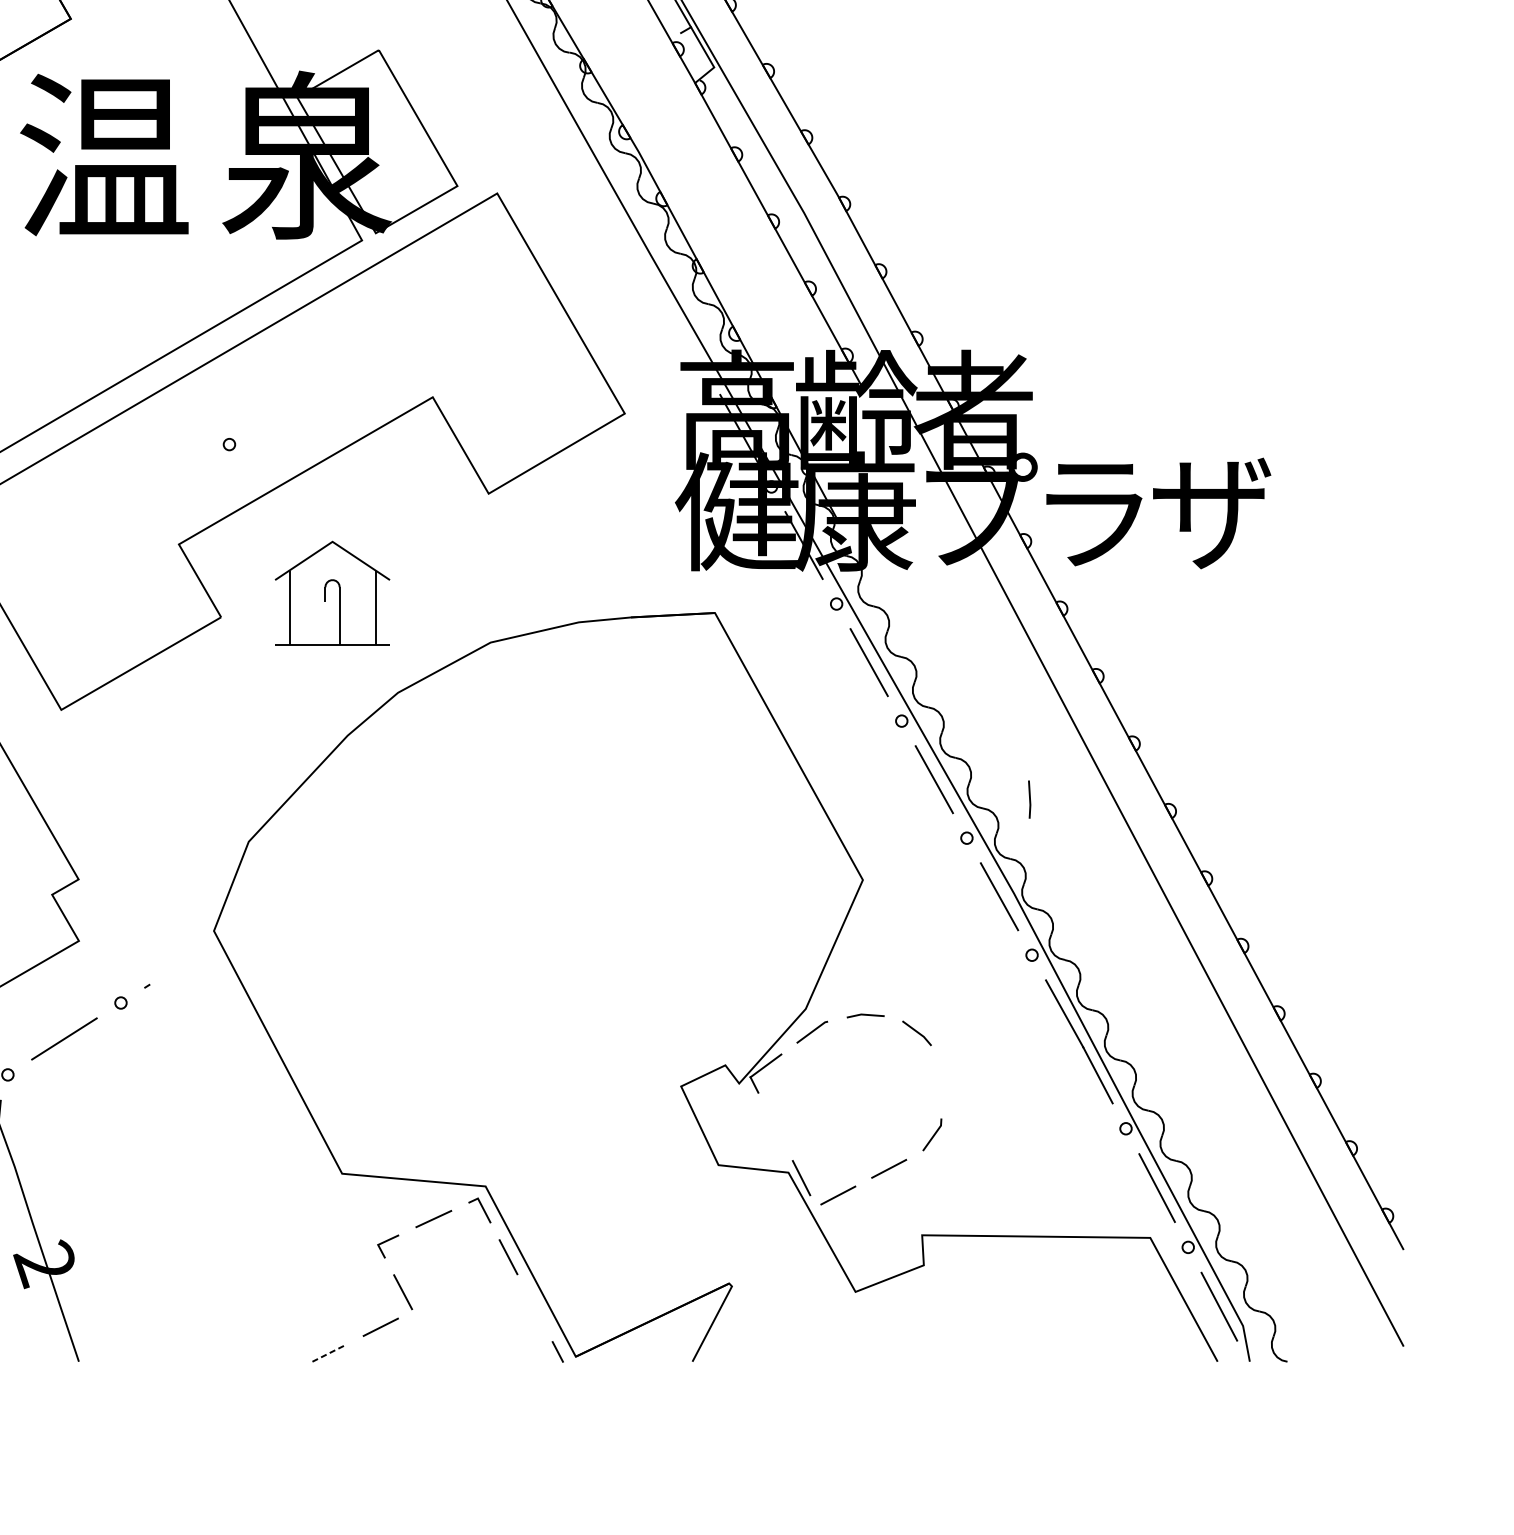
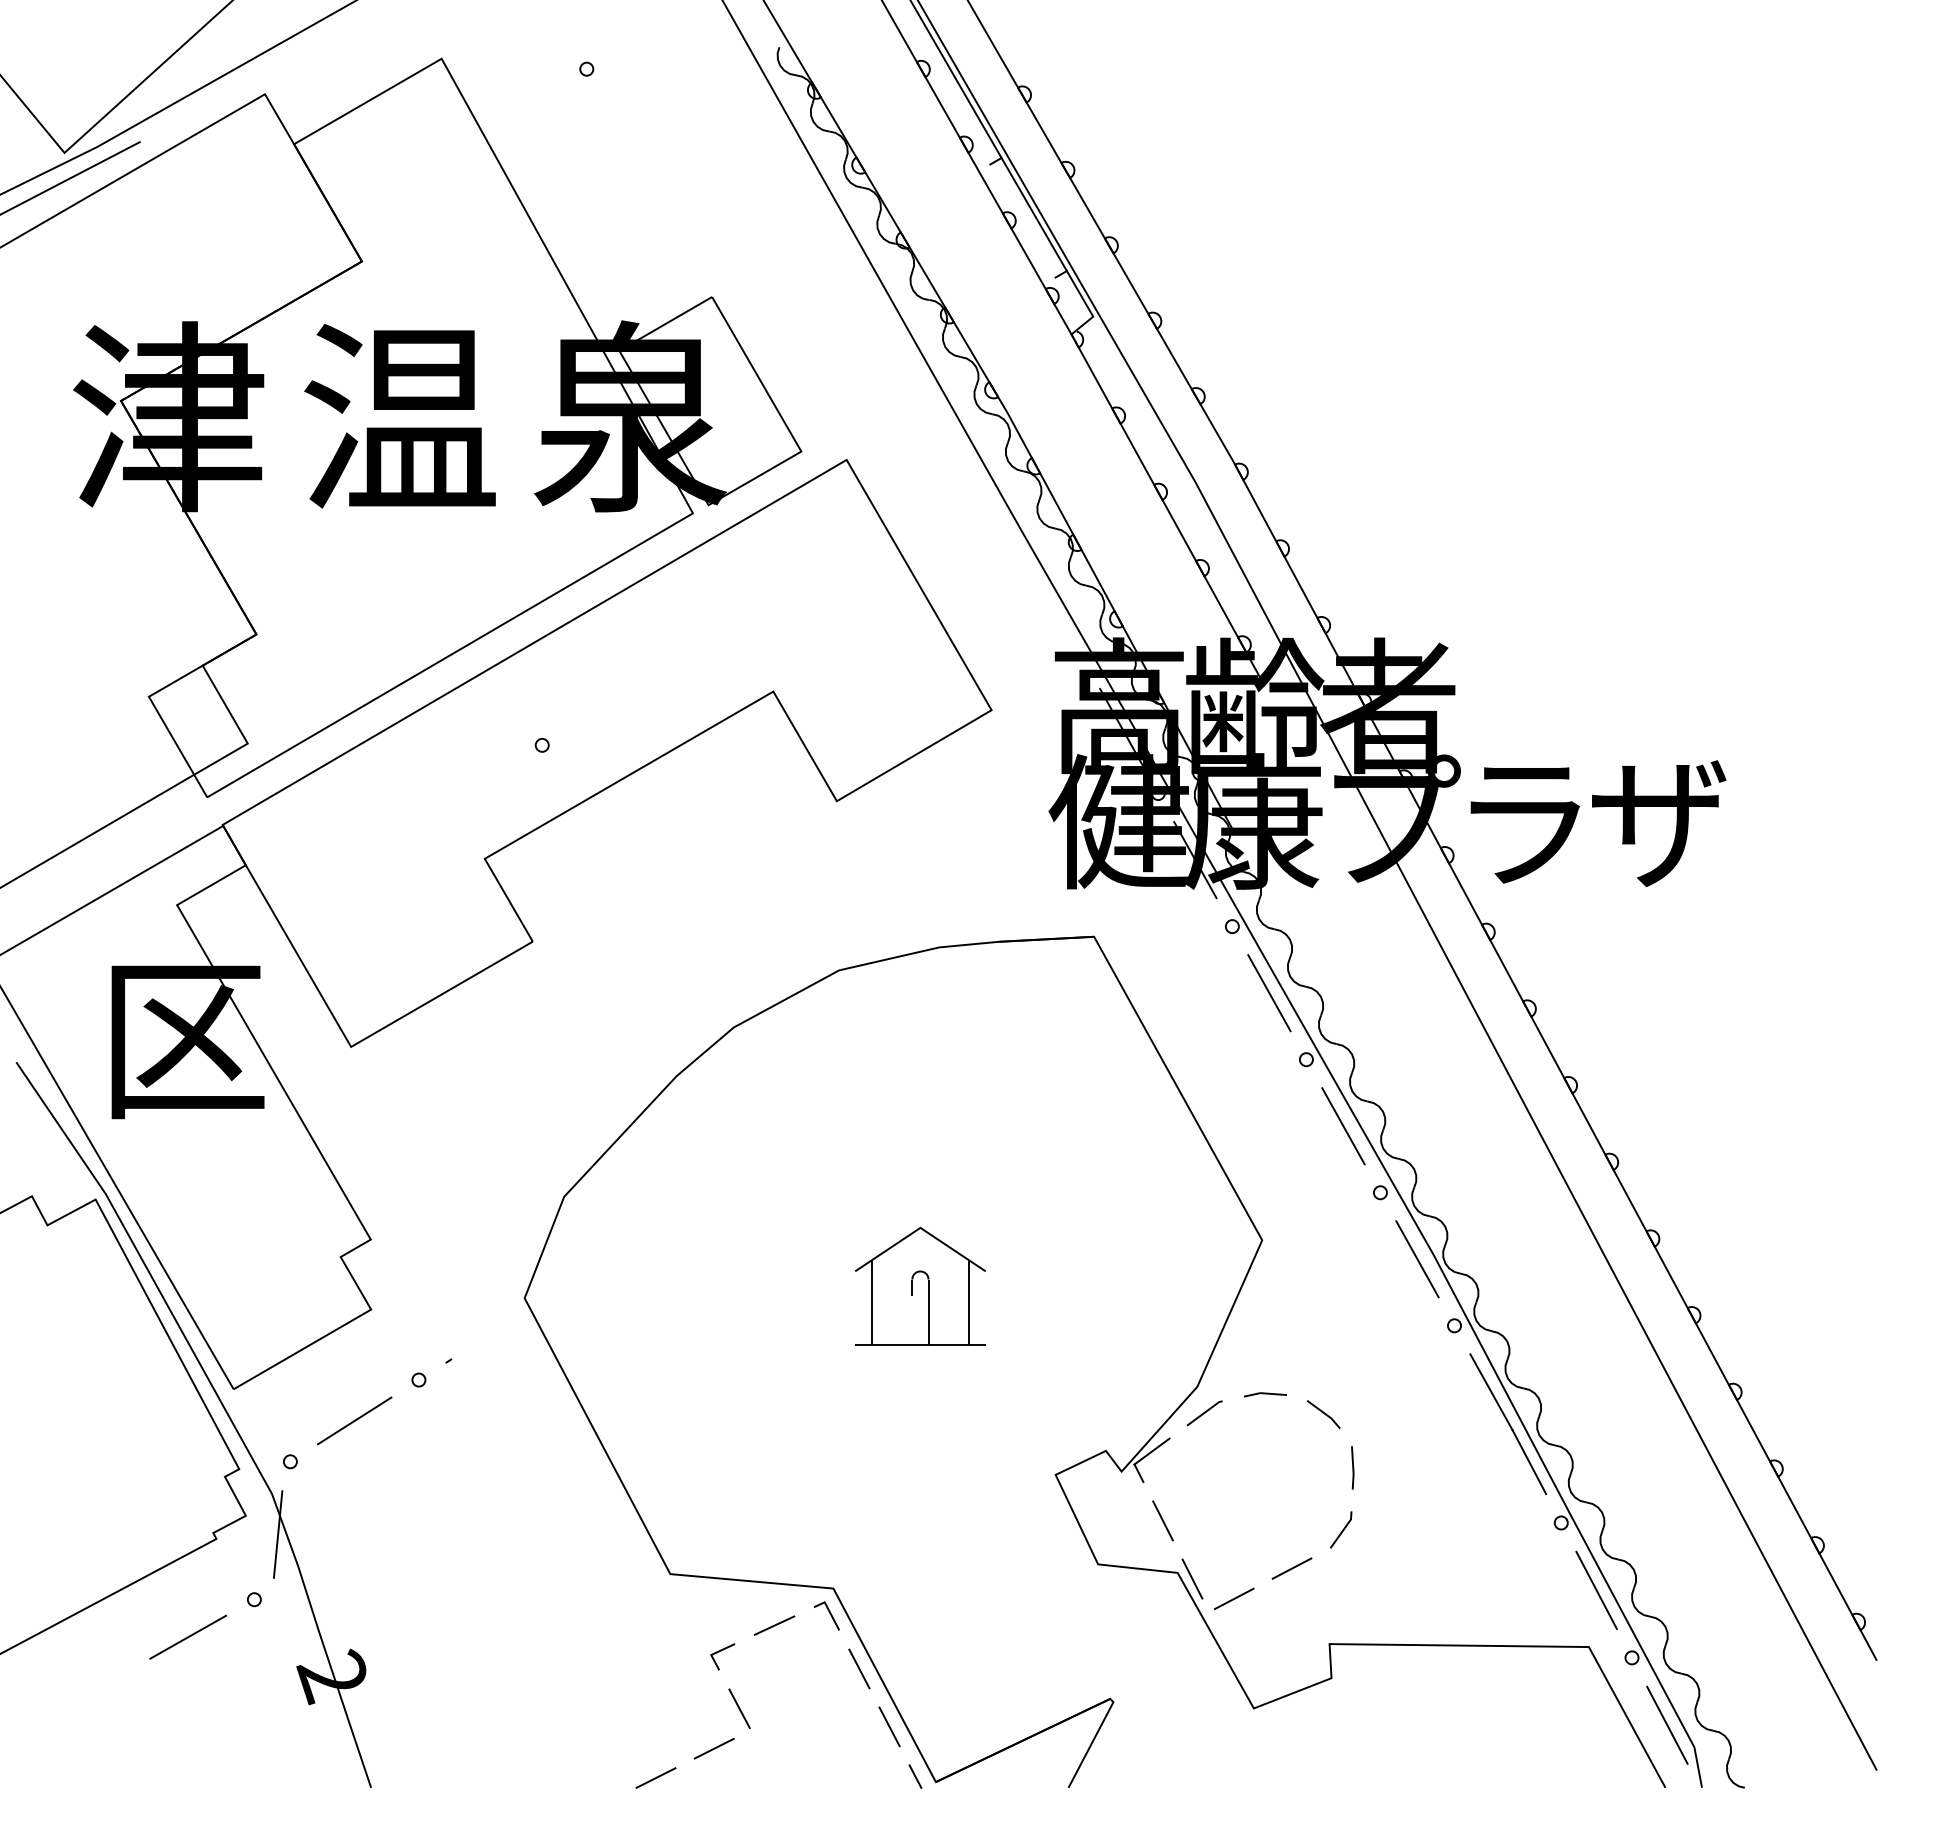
part: (331, 592) -> (919, 1285), moved
line: (1029, 799) -> (1352, 1467), moved
line: (775, 1126) -> (1162, 1520), added
line: (534, 1307) -> (889, 1726), added
line: (329, 1353) -> (656, 1778), dashed -> solid

